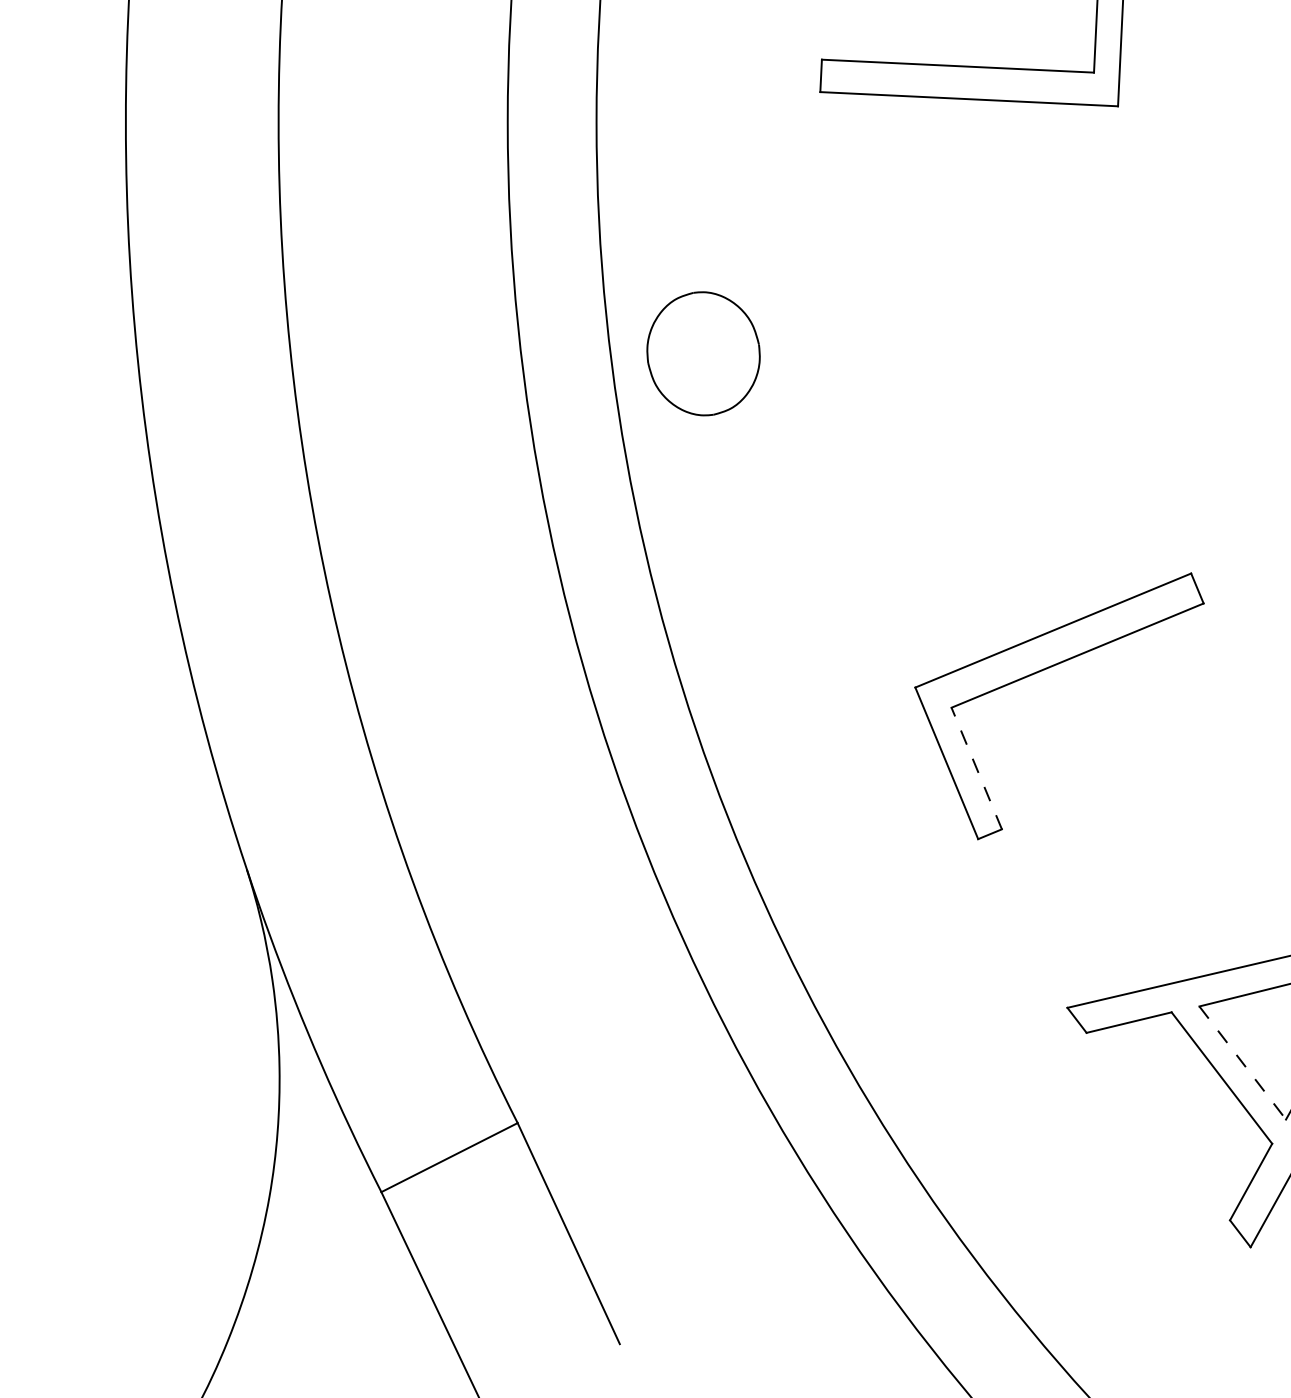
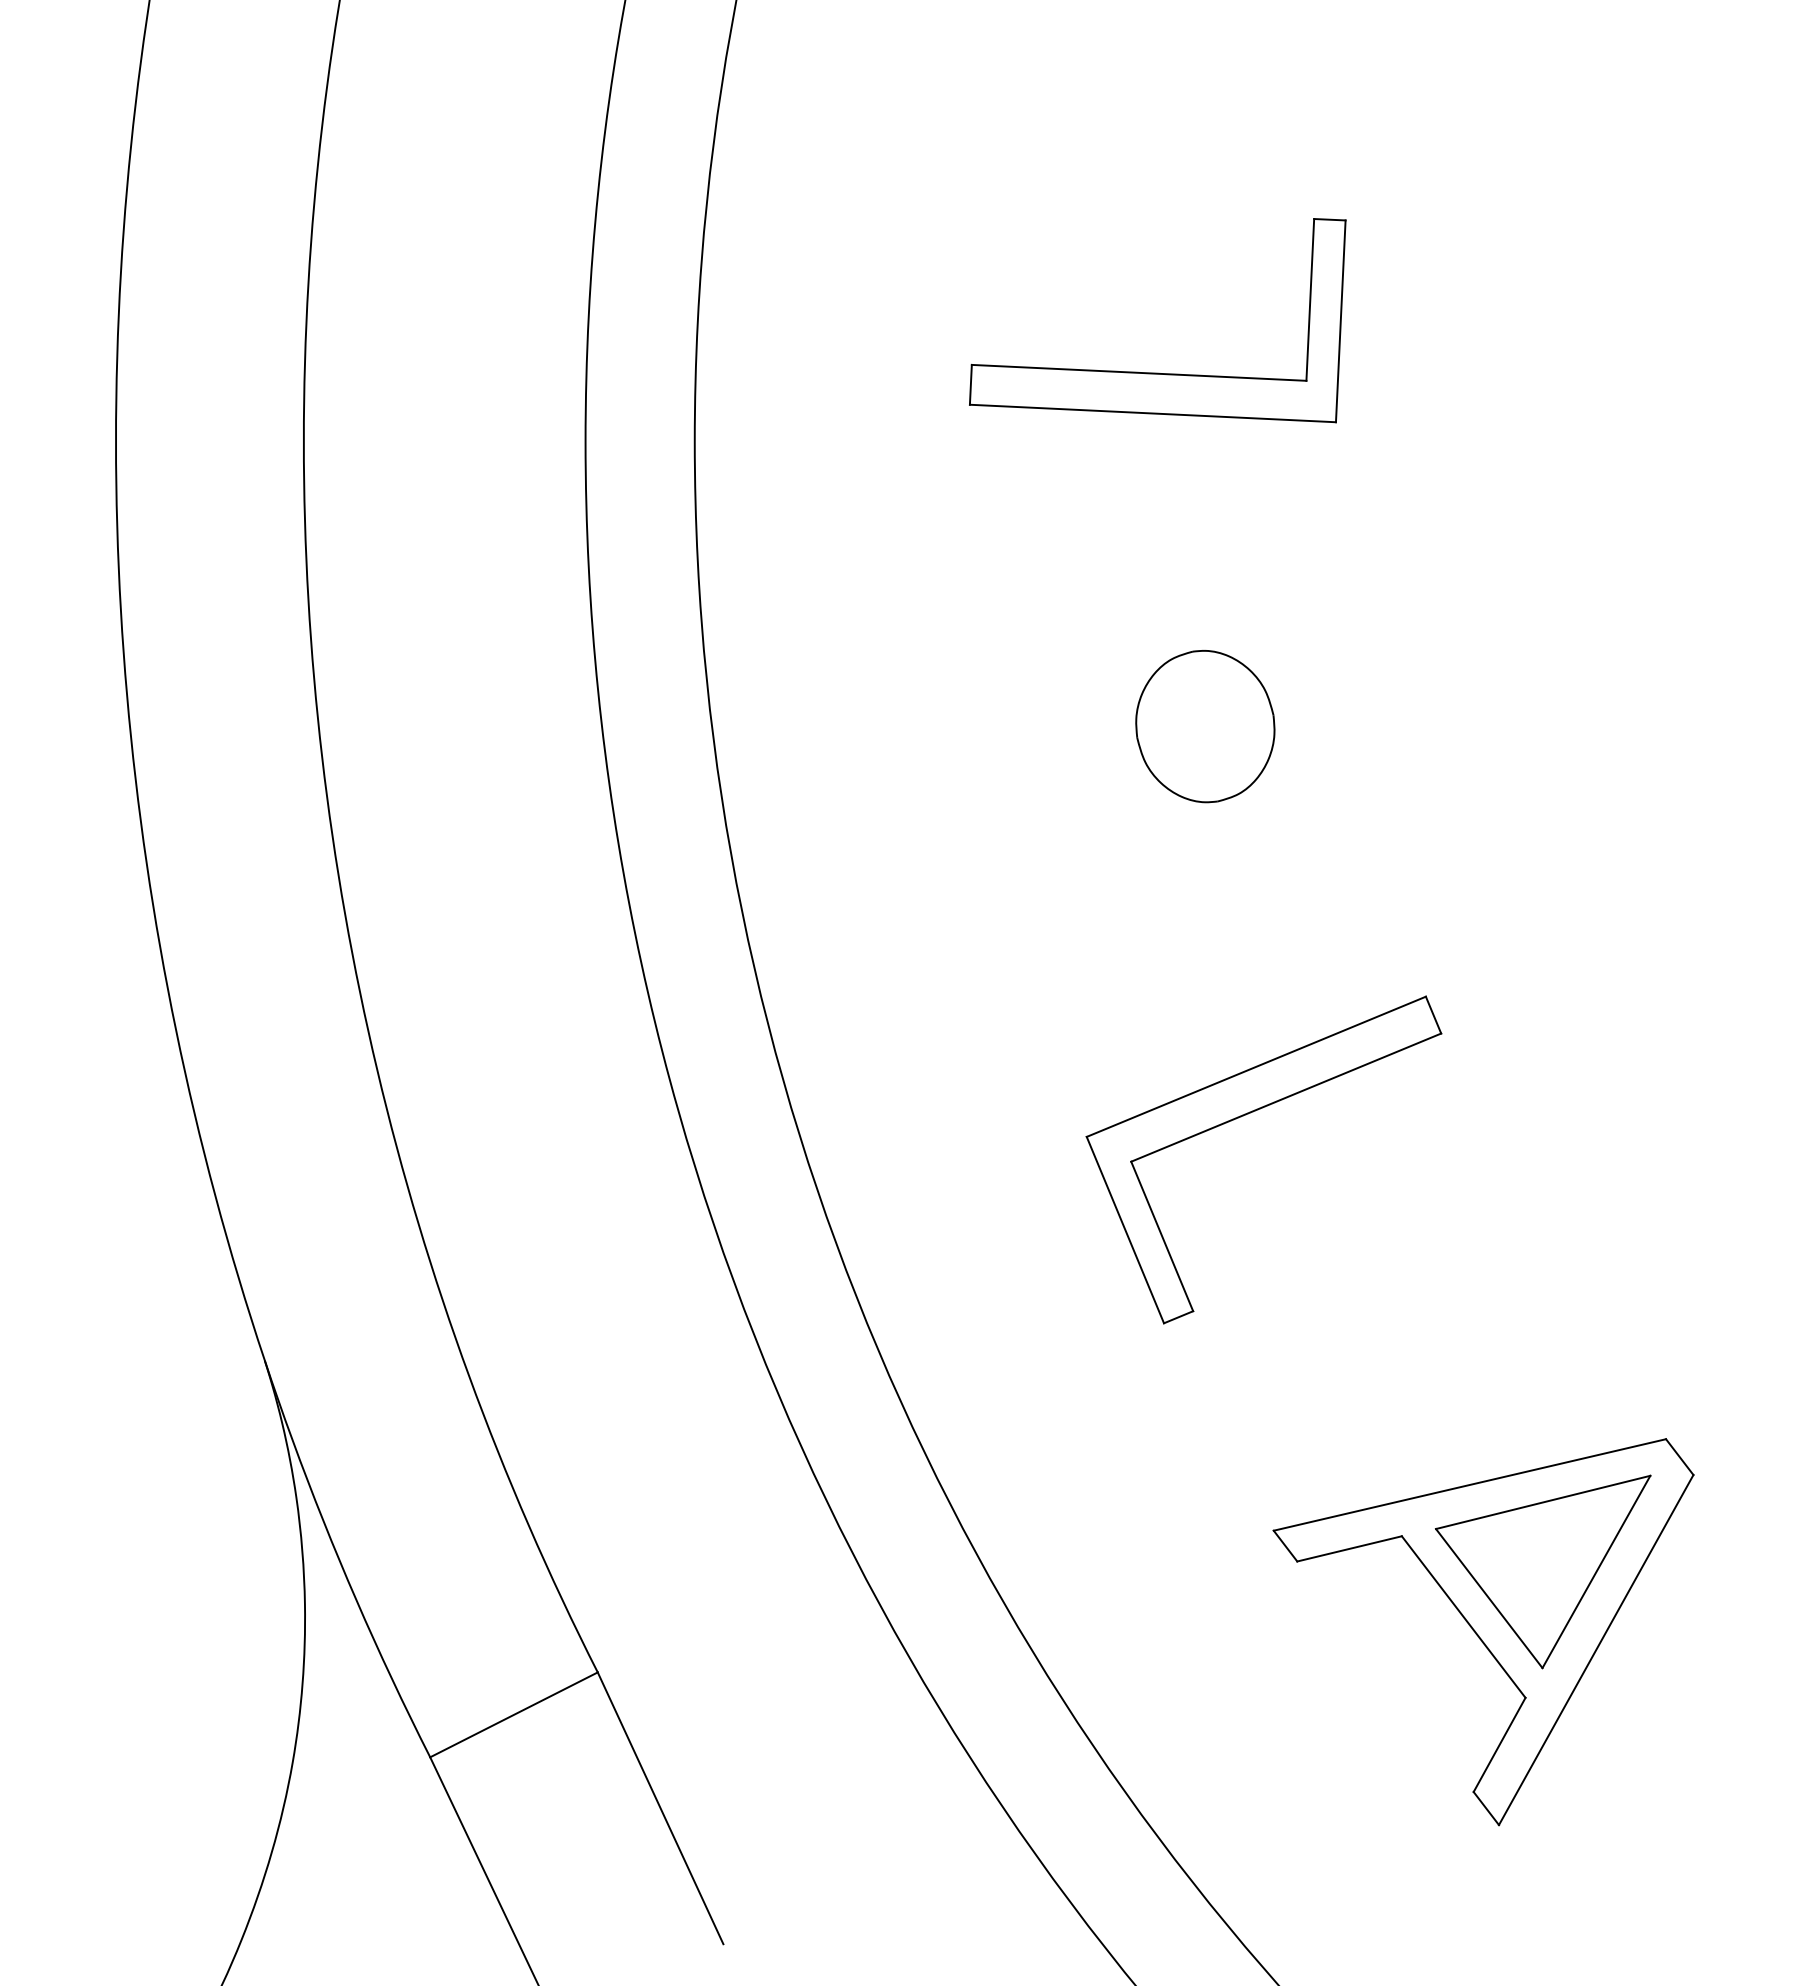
part: (703, 353) -> (1205, 726), moved
line: (976, 768) -> (1162, 1236), dashed -> solid
line: (1242, 1062) -> (1489, 1598), dashed -> solid

